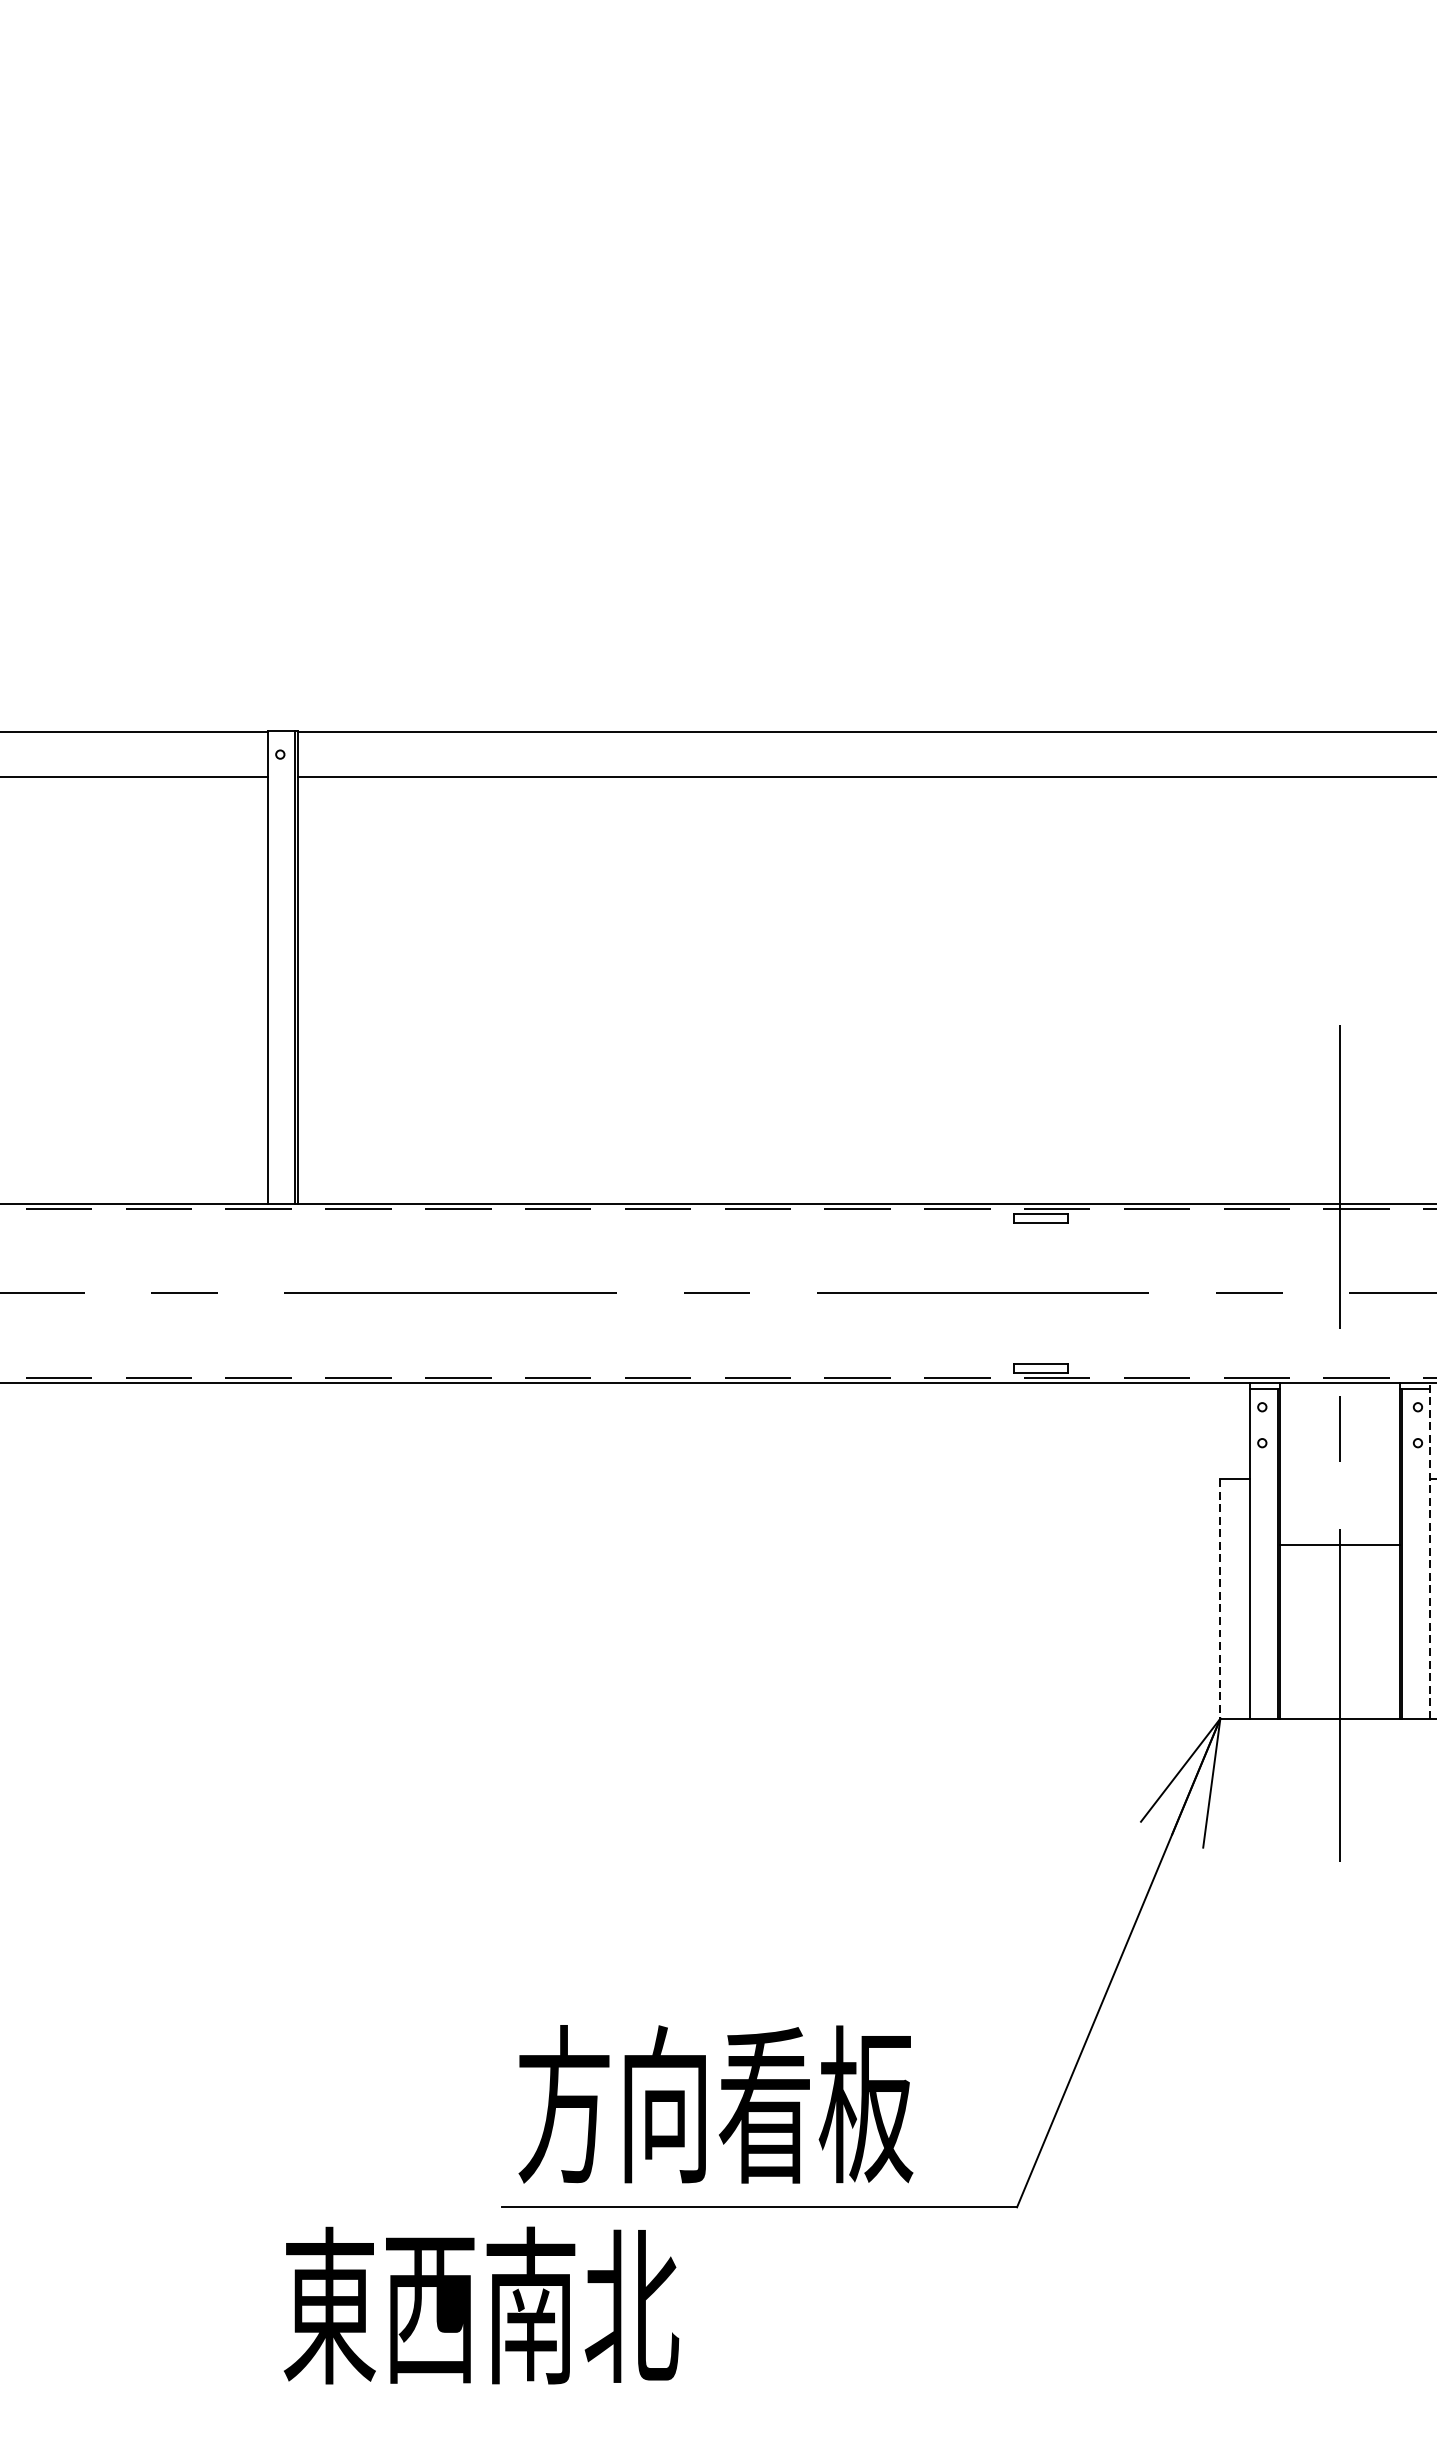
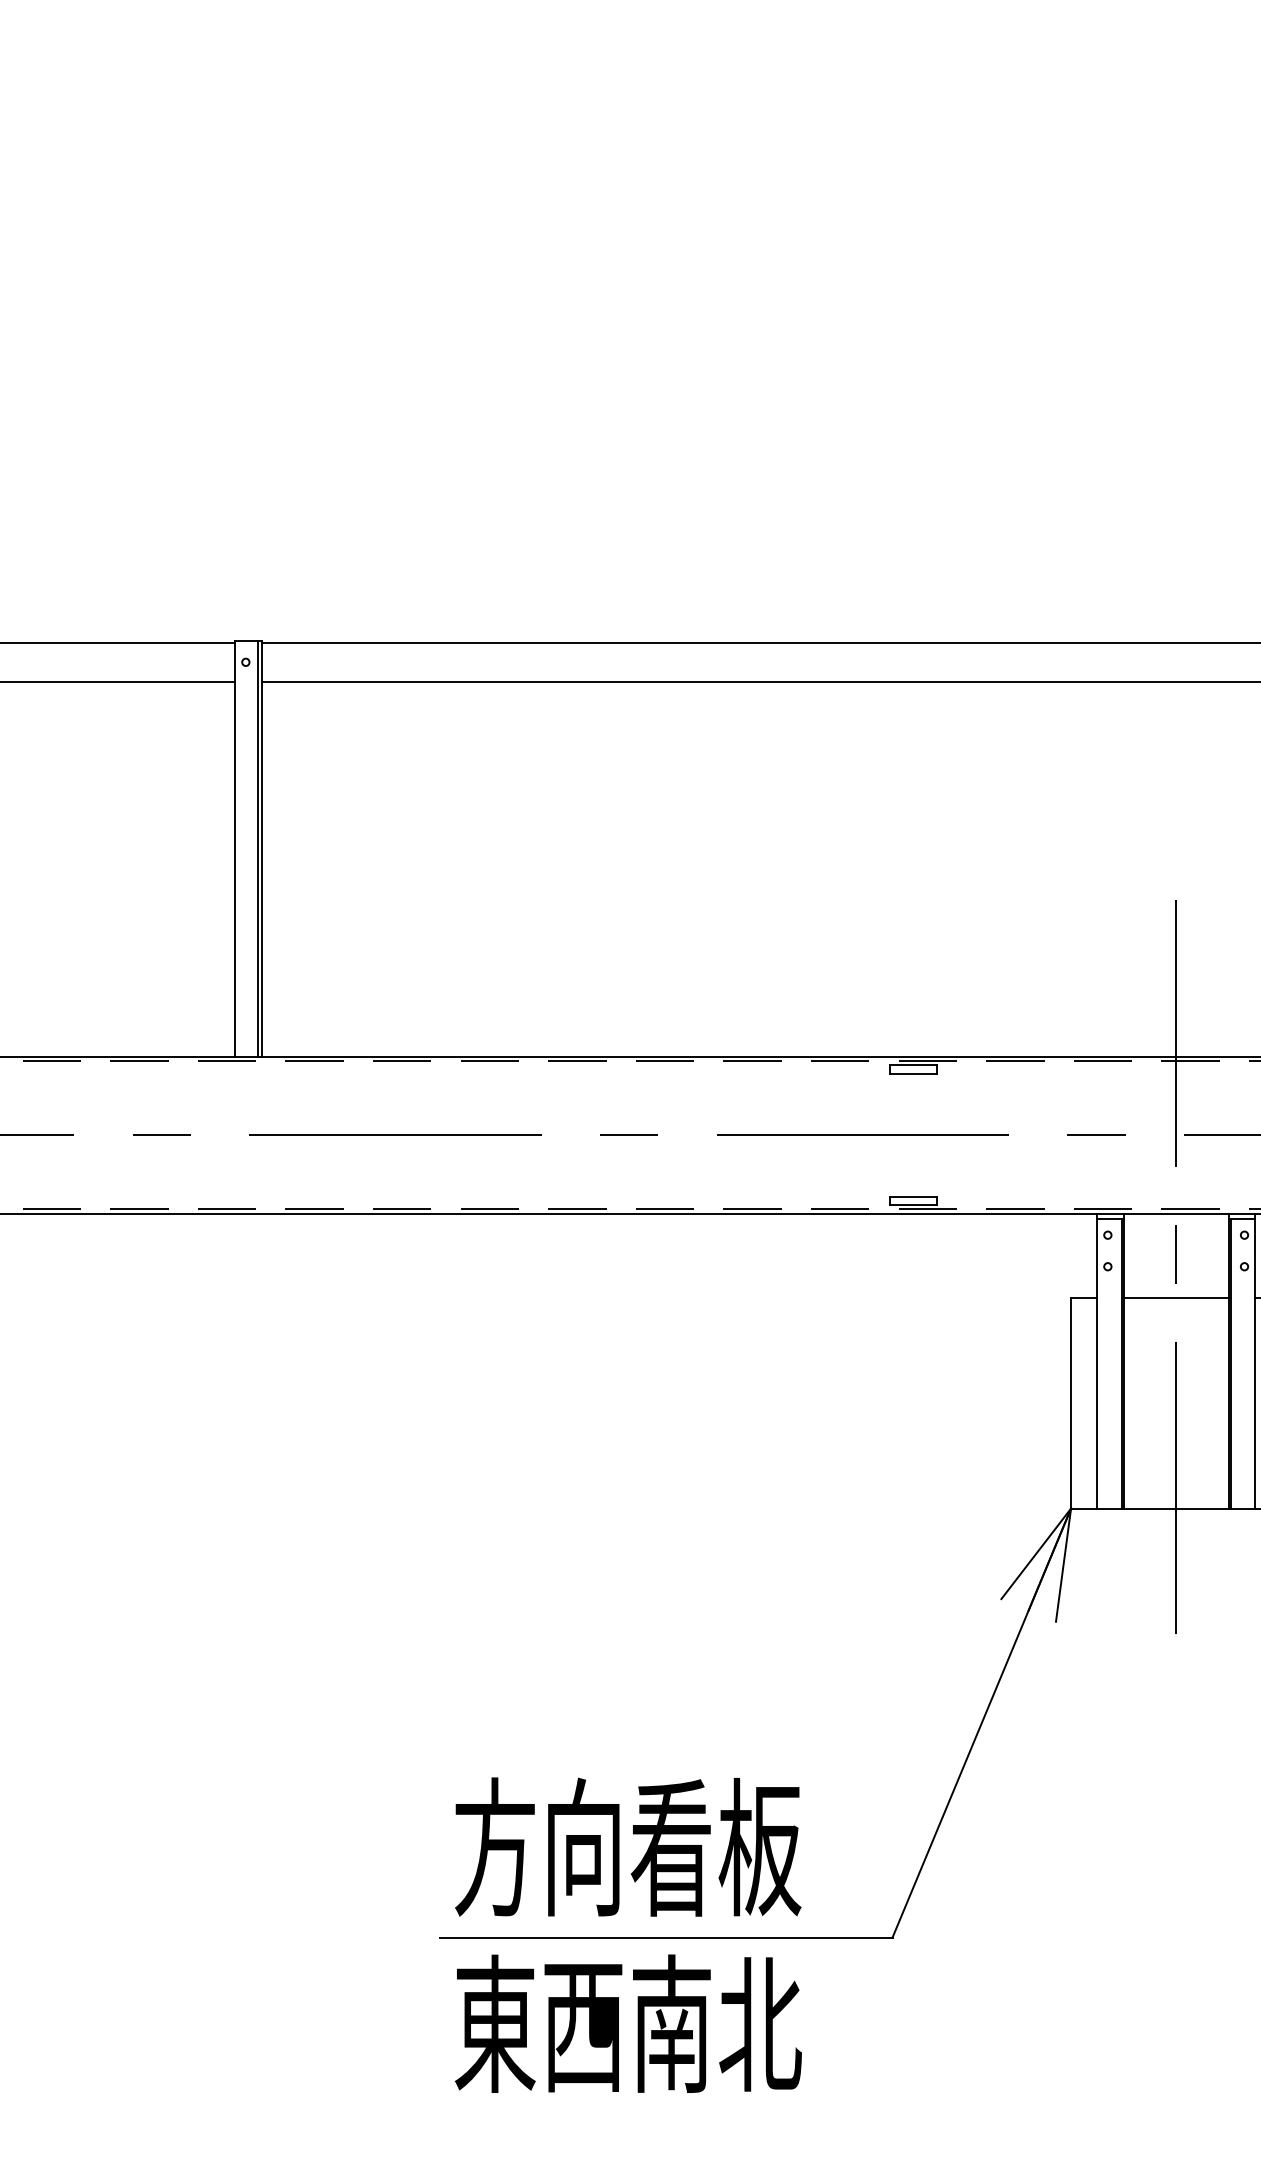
line: (1339, 1545) -> (1175, 1298), moved
line: (1430, 1549) -> (1255, 1360), dashed -> solid
line: (1220, 1598) -> (1071, 1403), dashed -> solid
text: (481, 2305) -> (628, 2023), moved

